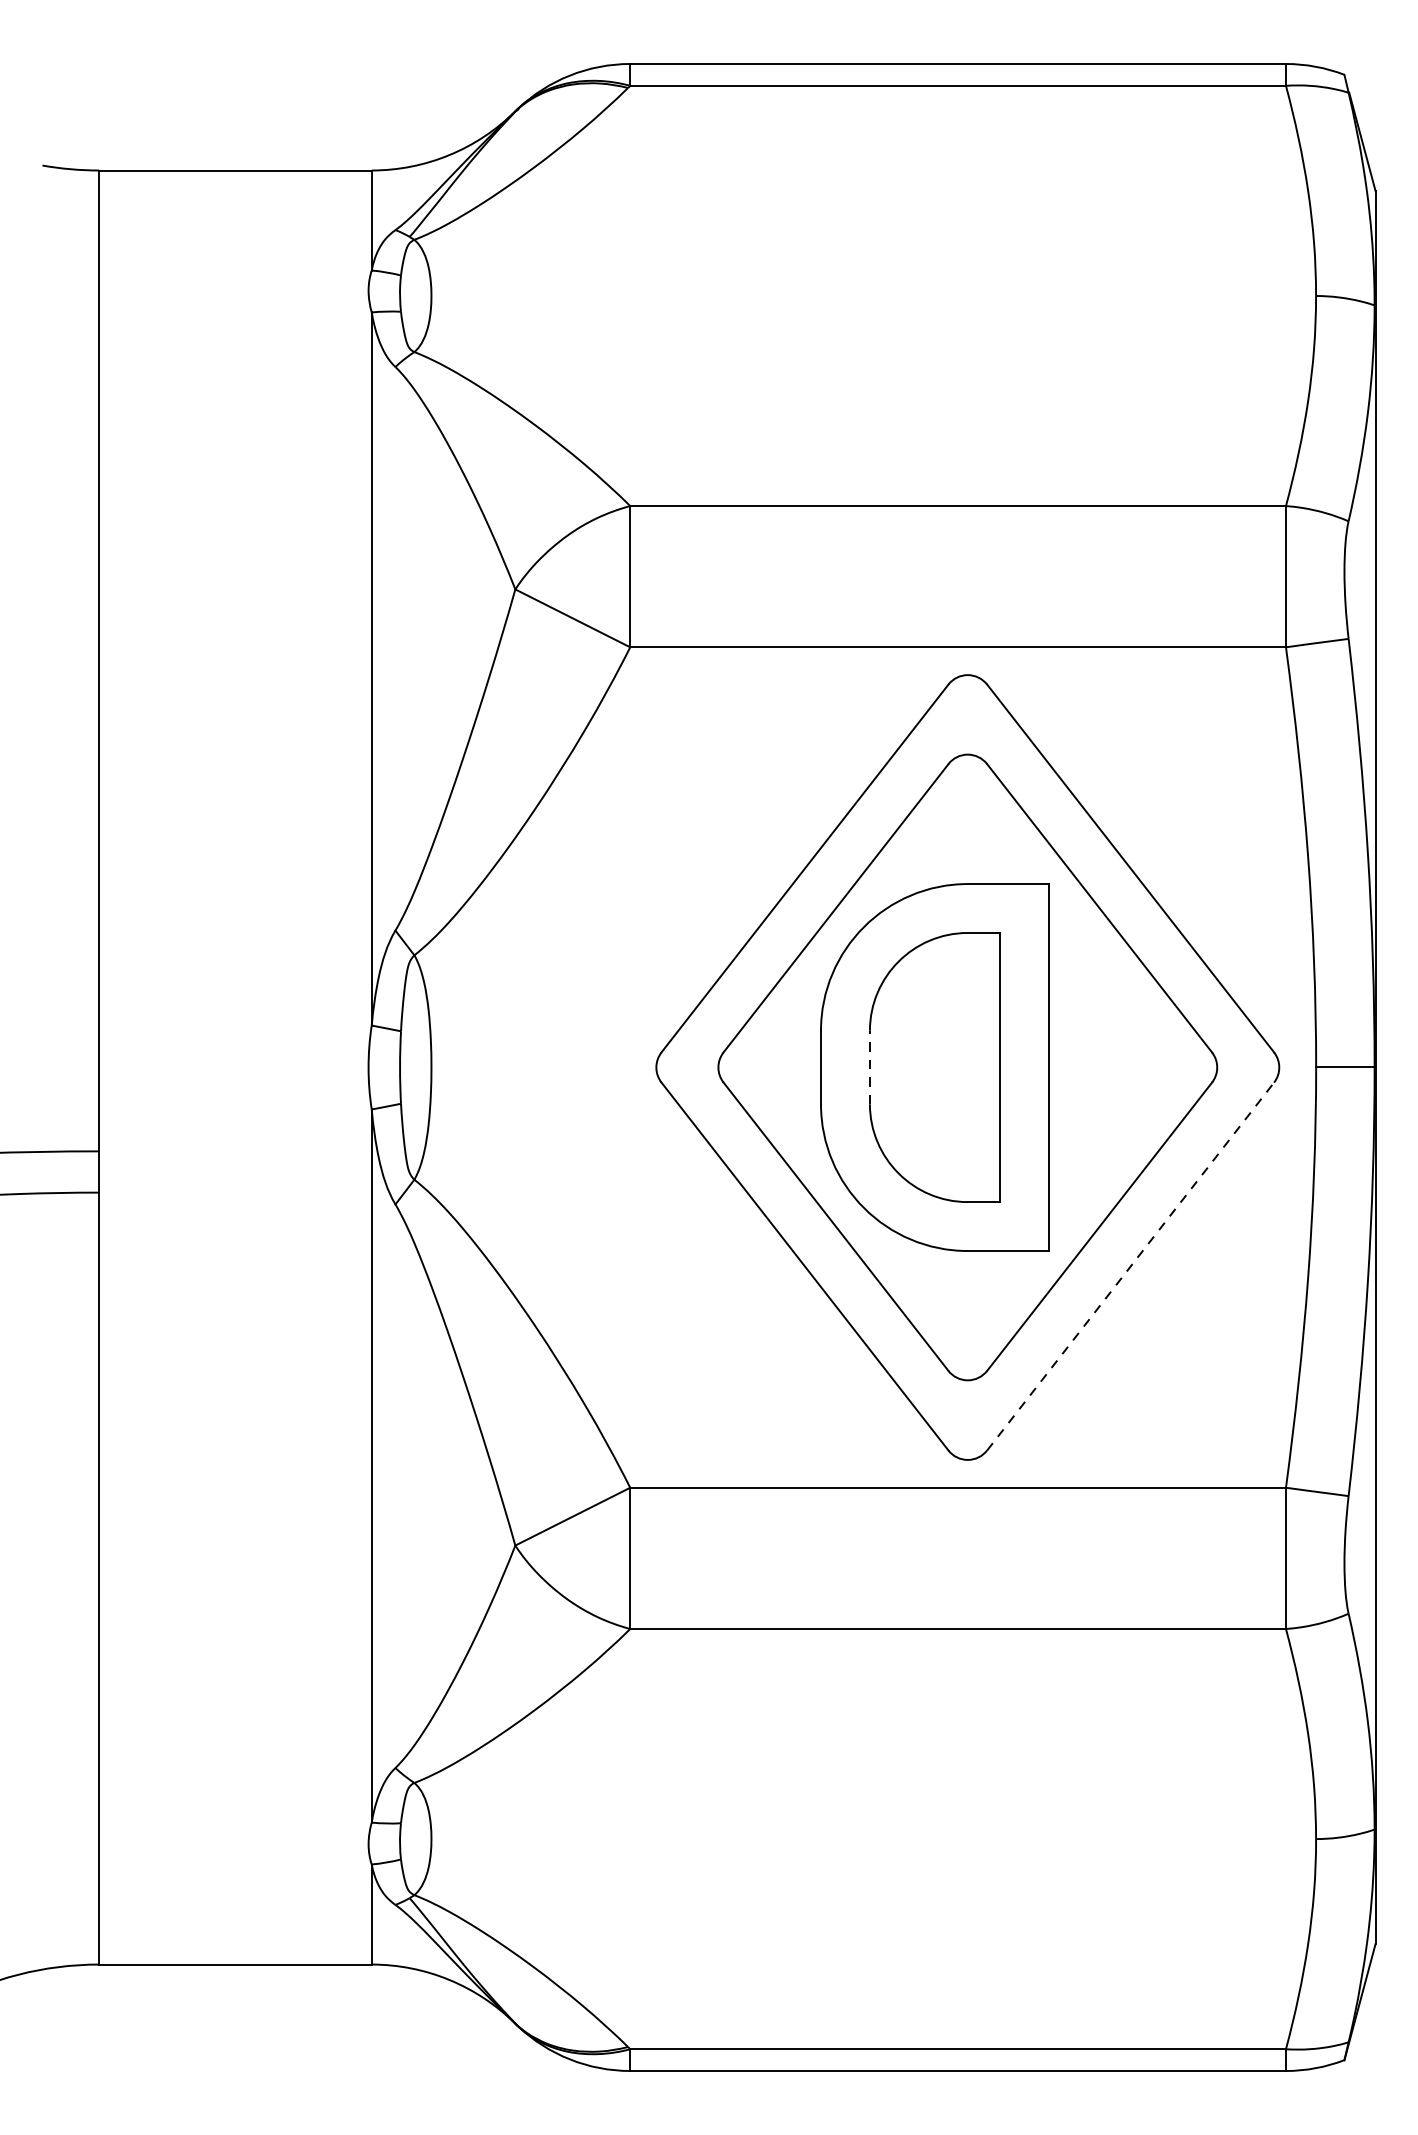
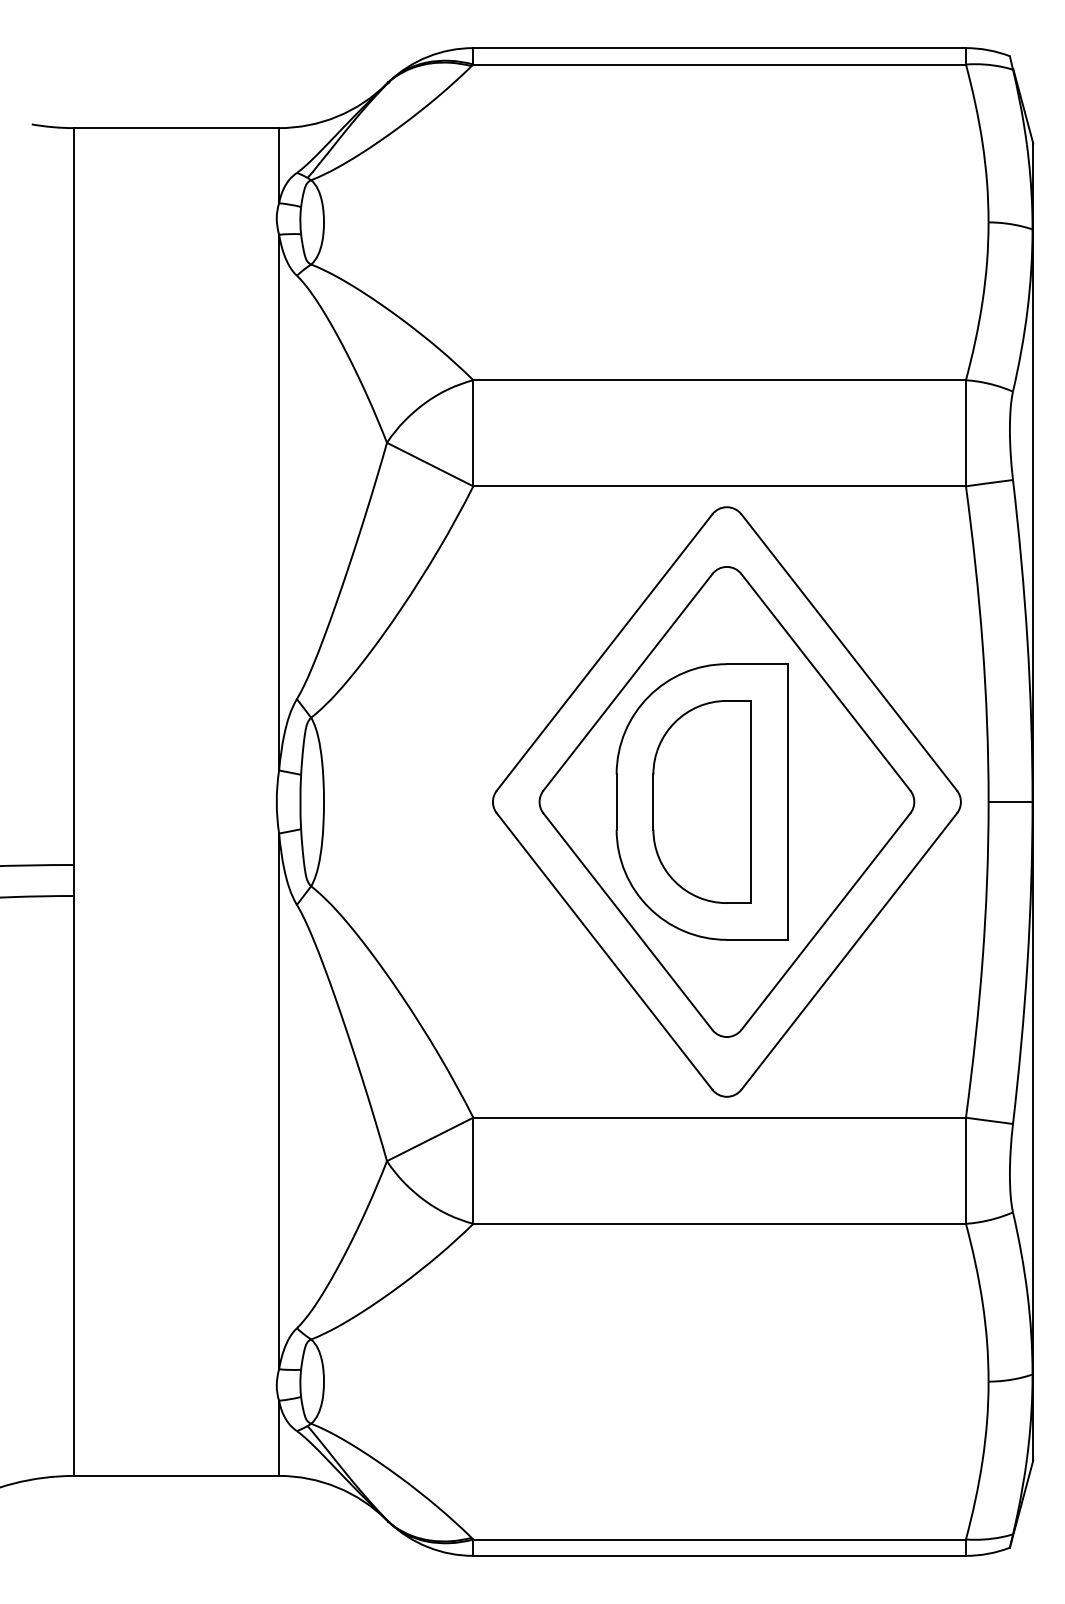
line: (870, 1068) -> (653, 802), dashed -> solid
line: (1130, 1266) -> (849, 951), dashed -> solid

